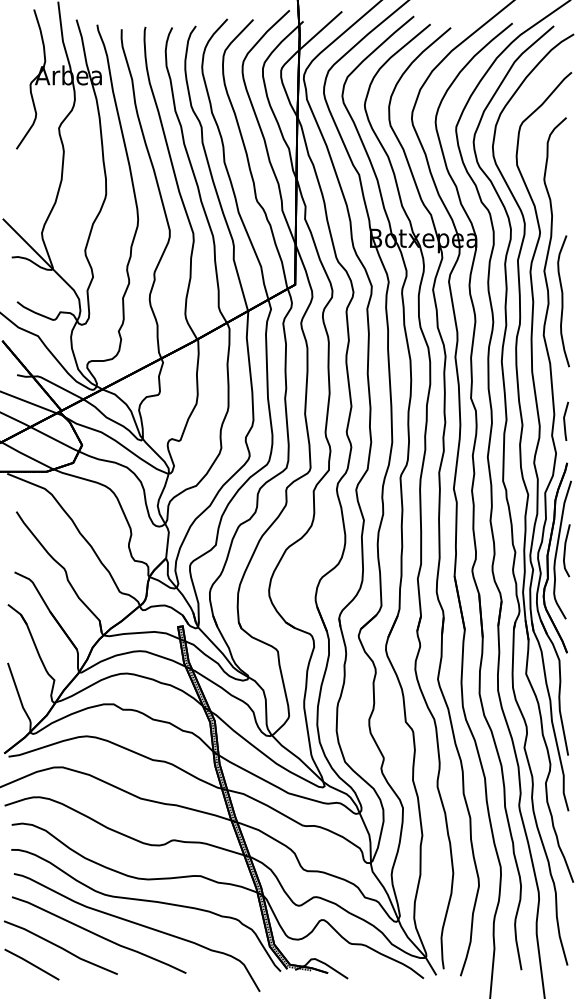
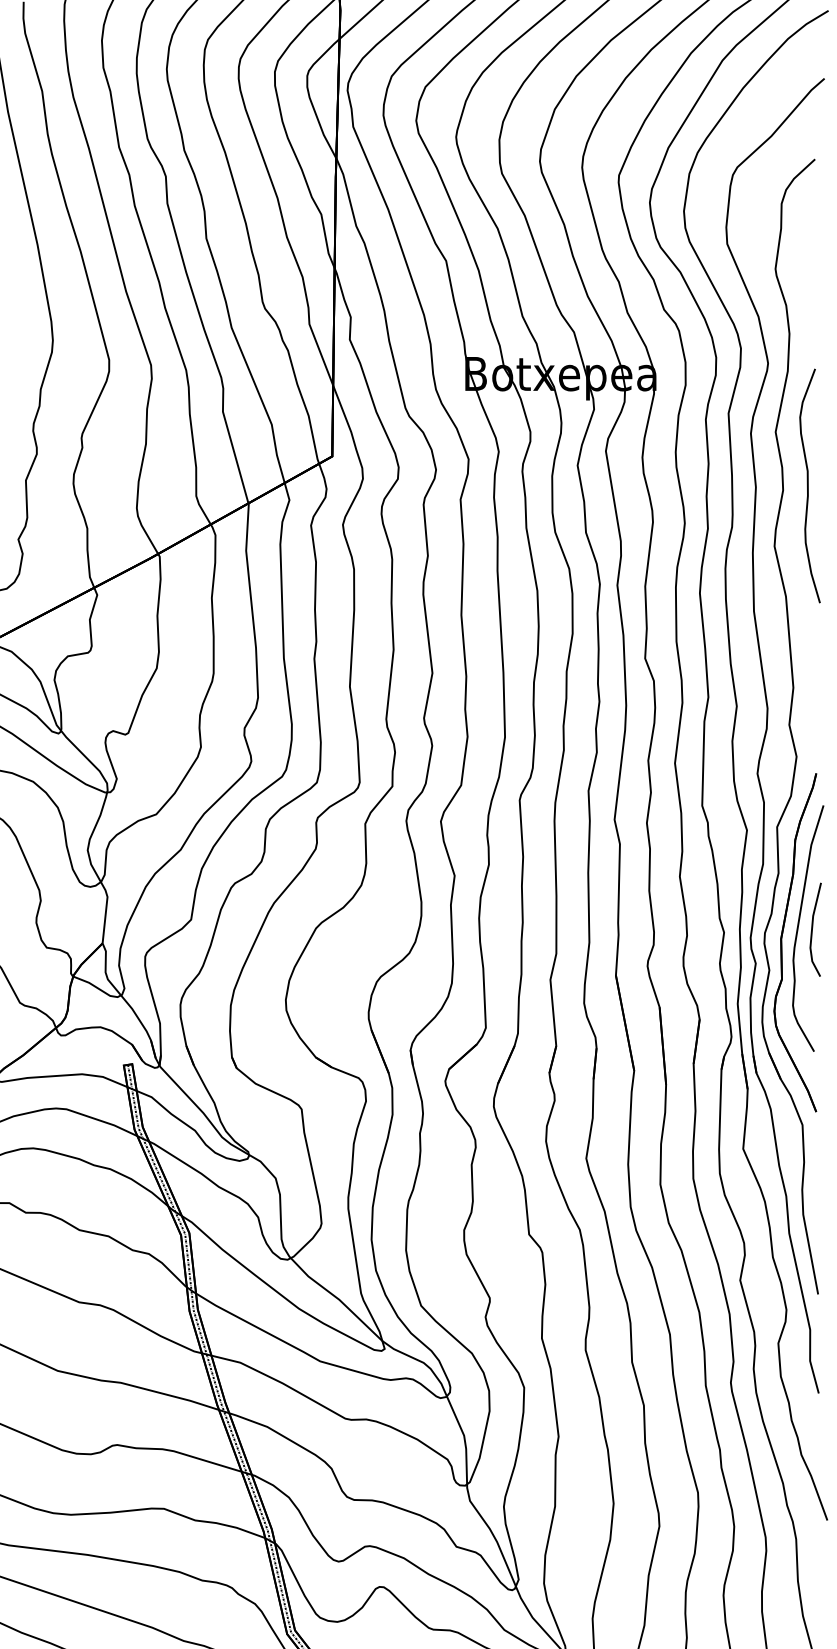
line: (565, 420) -> (813, 698), removed

